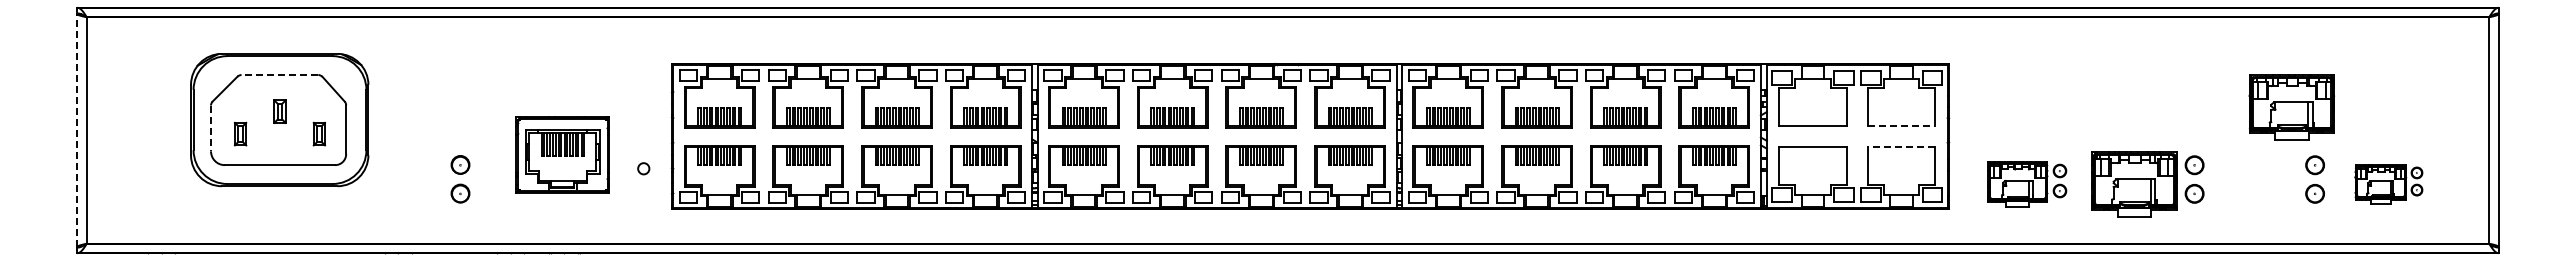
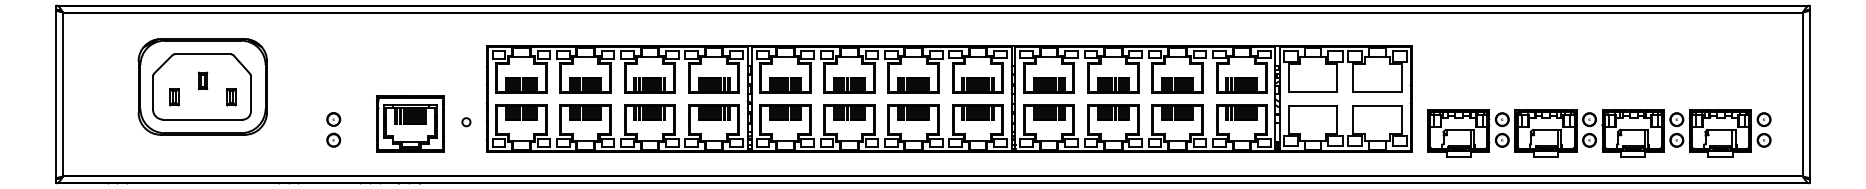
line: (279, 75) -> (202, 54), dashed -> solid
part: (2291, 107) -> (1632, 133), moved
line: (1901, 126) -> (1377, 91), dashed -> solid
line: (211, 128) -> (153, 93), dashed -> solid
line: (77, 130) -> (56, 94), dashed -> solid
line: (1901, 146) -> (1377, 106), dashed -> solid
part: (562, 154) -> (410, 123), moved
part: (2026, 184) -> (1467, 133), size x1.43
part: (2388, 184) -> (1729, 133), size x1.67

